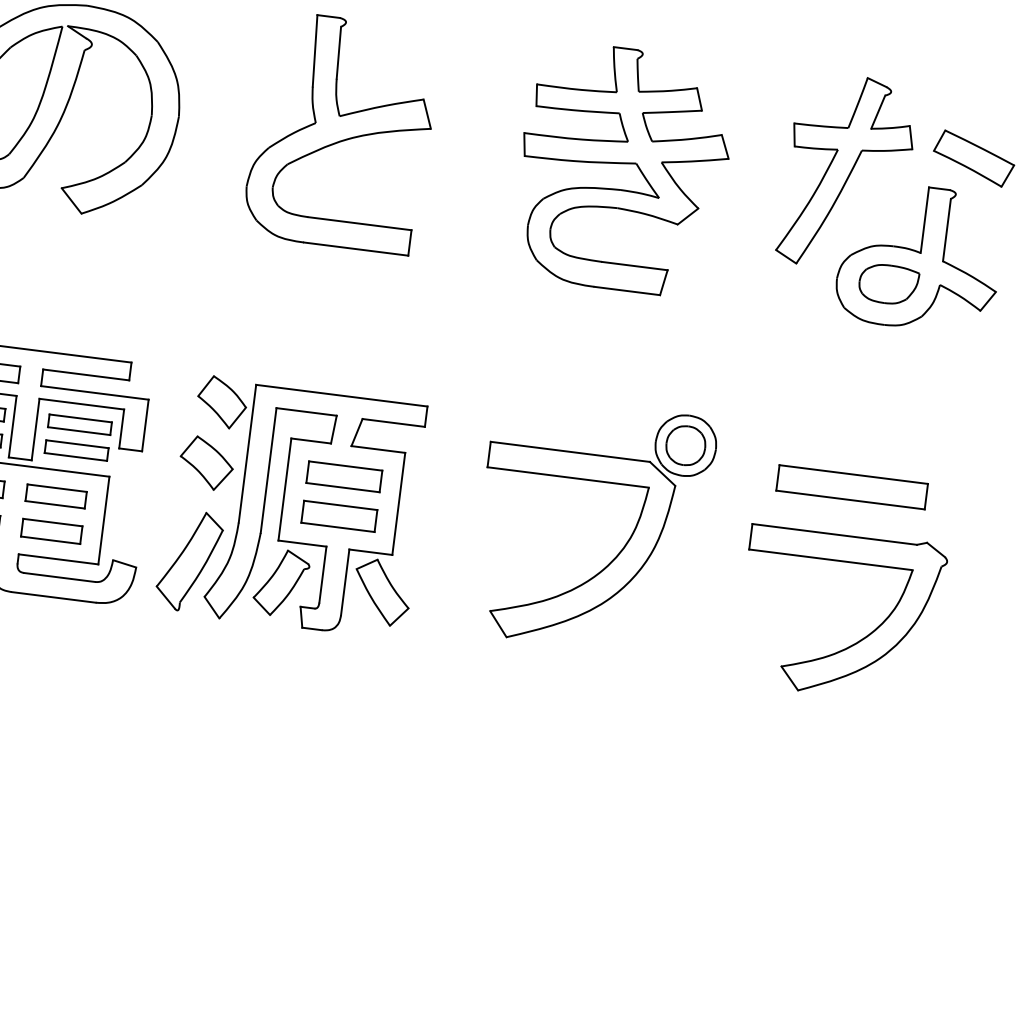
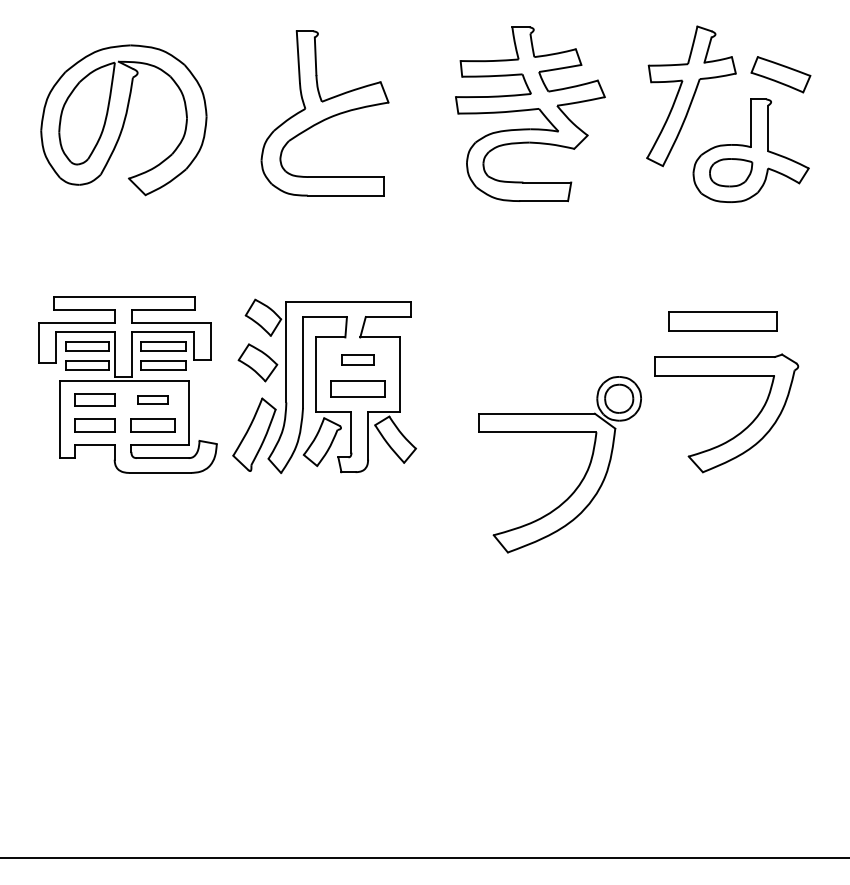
part: (343, 475) -> (357, 359), size x0.6
part: (55, 495) -> (152, 399), size x0.7
part: (620, 549) -> (581, 479), moved

